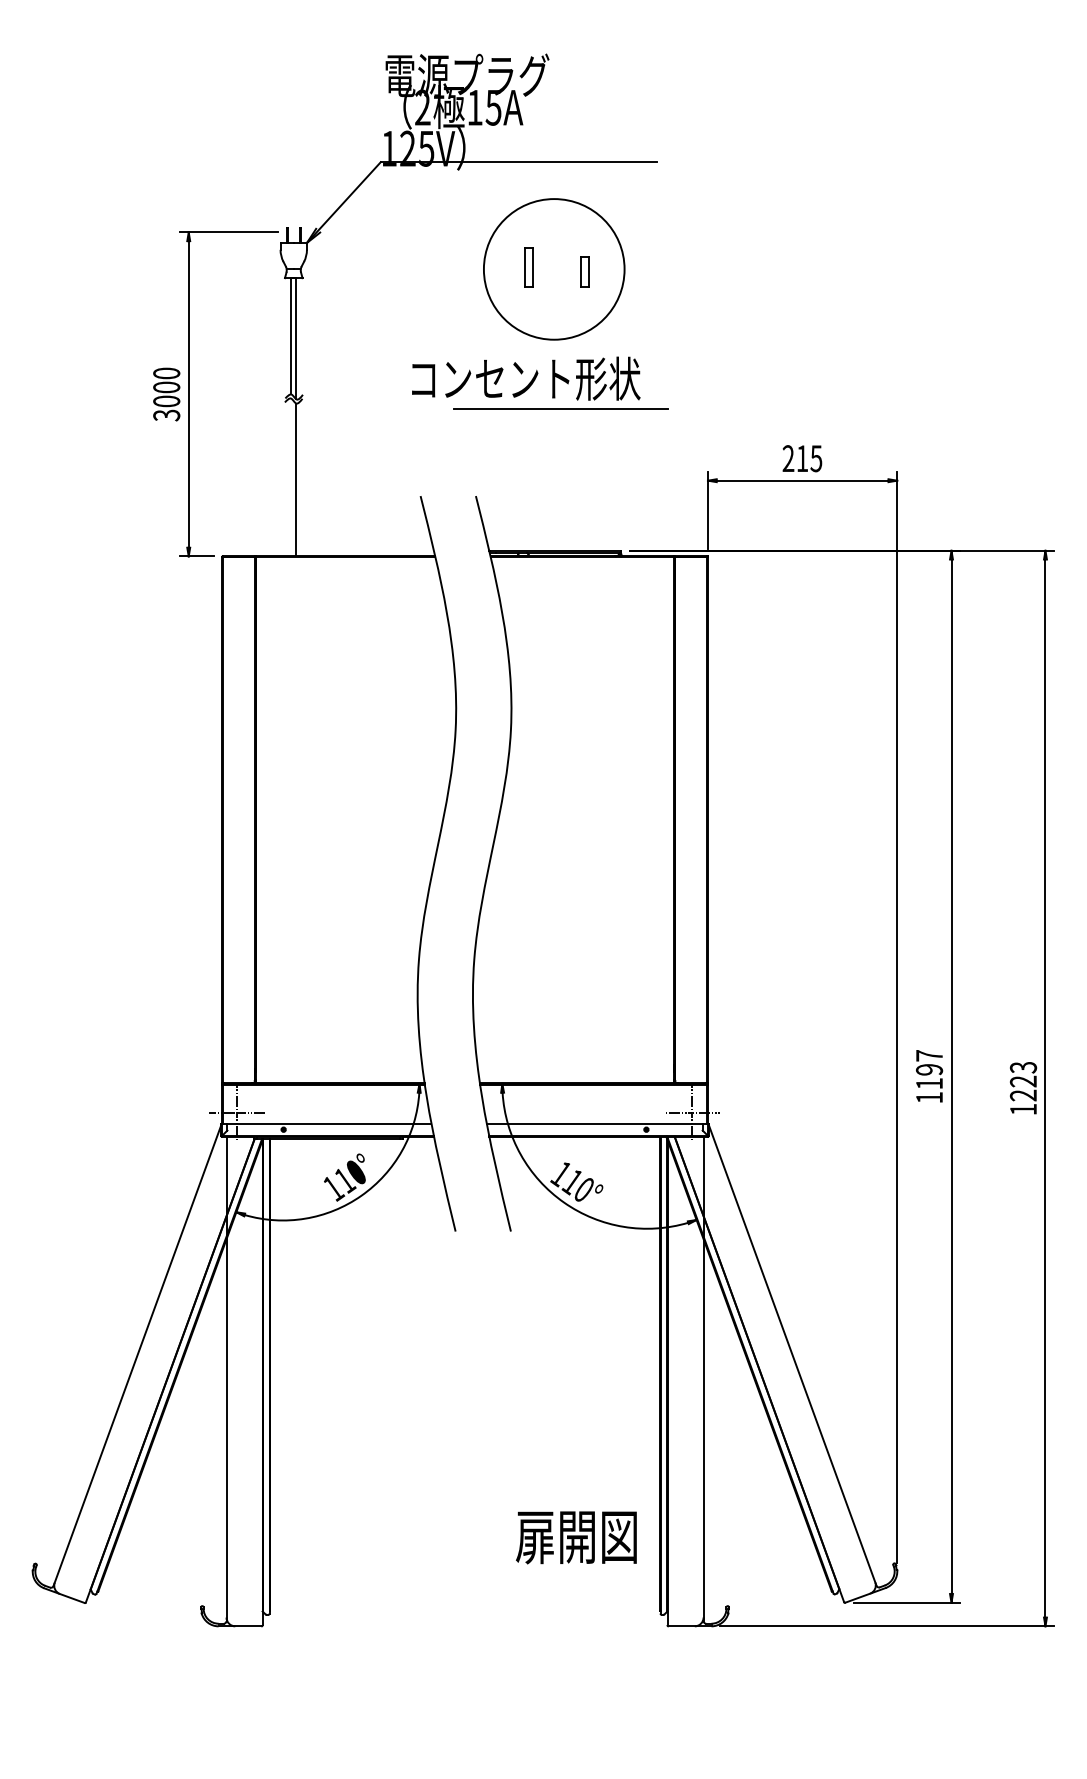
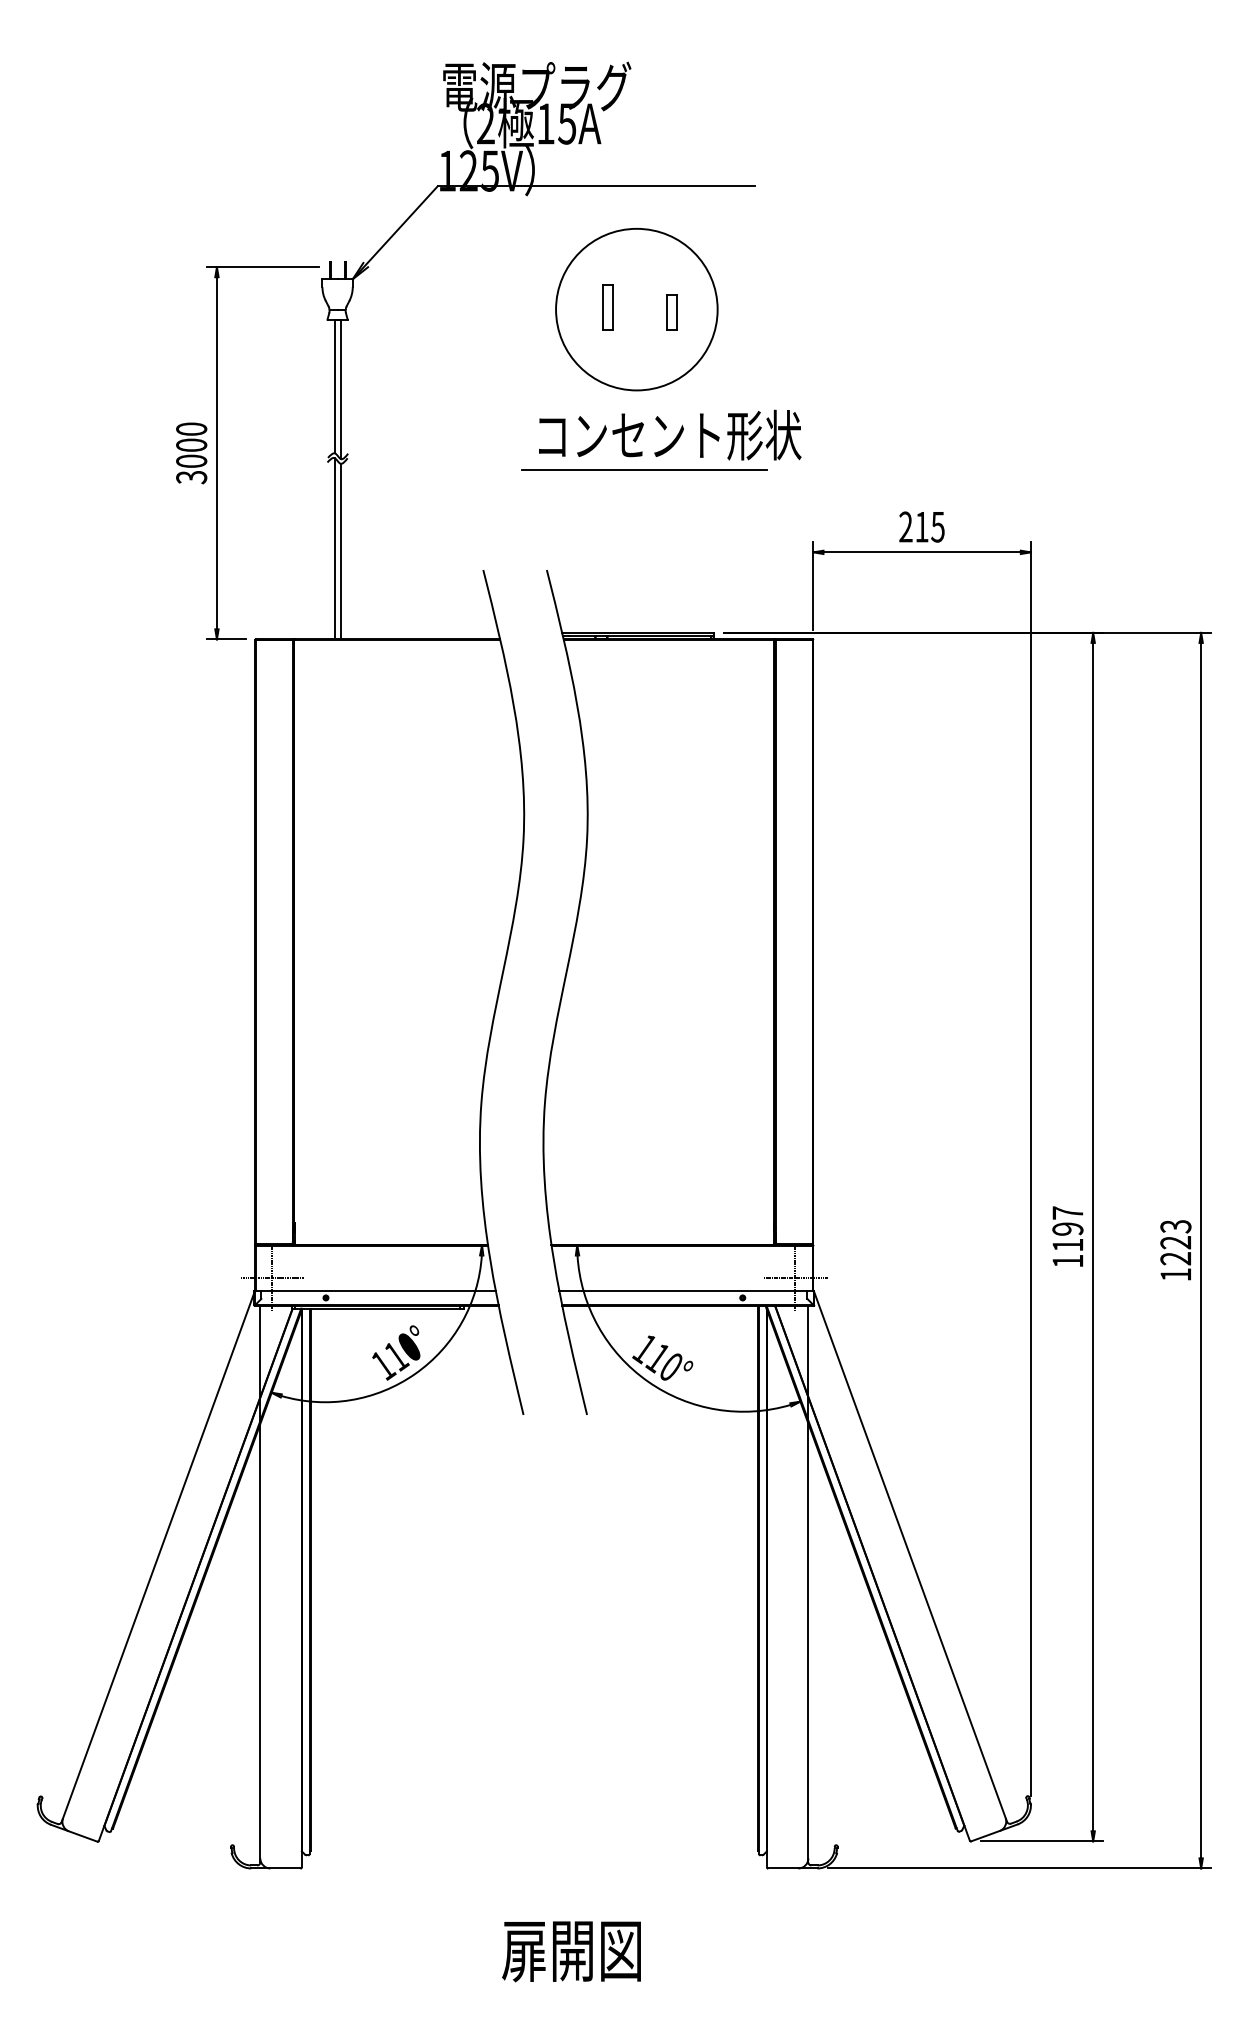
text: (526, 378) -> (670, 434), moved
line: (291, 477) -> (335, 548), added
text: (576, 1537) -> (571, 1951), moved

